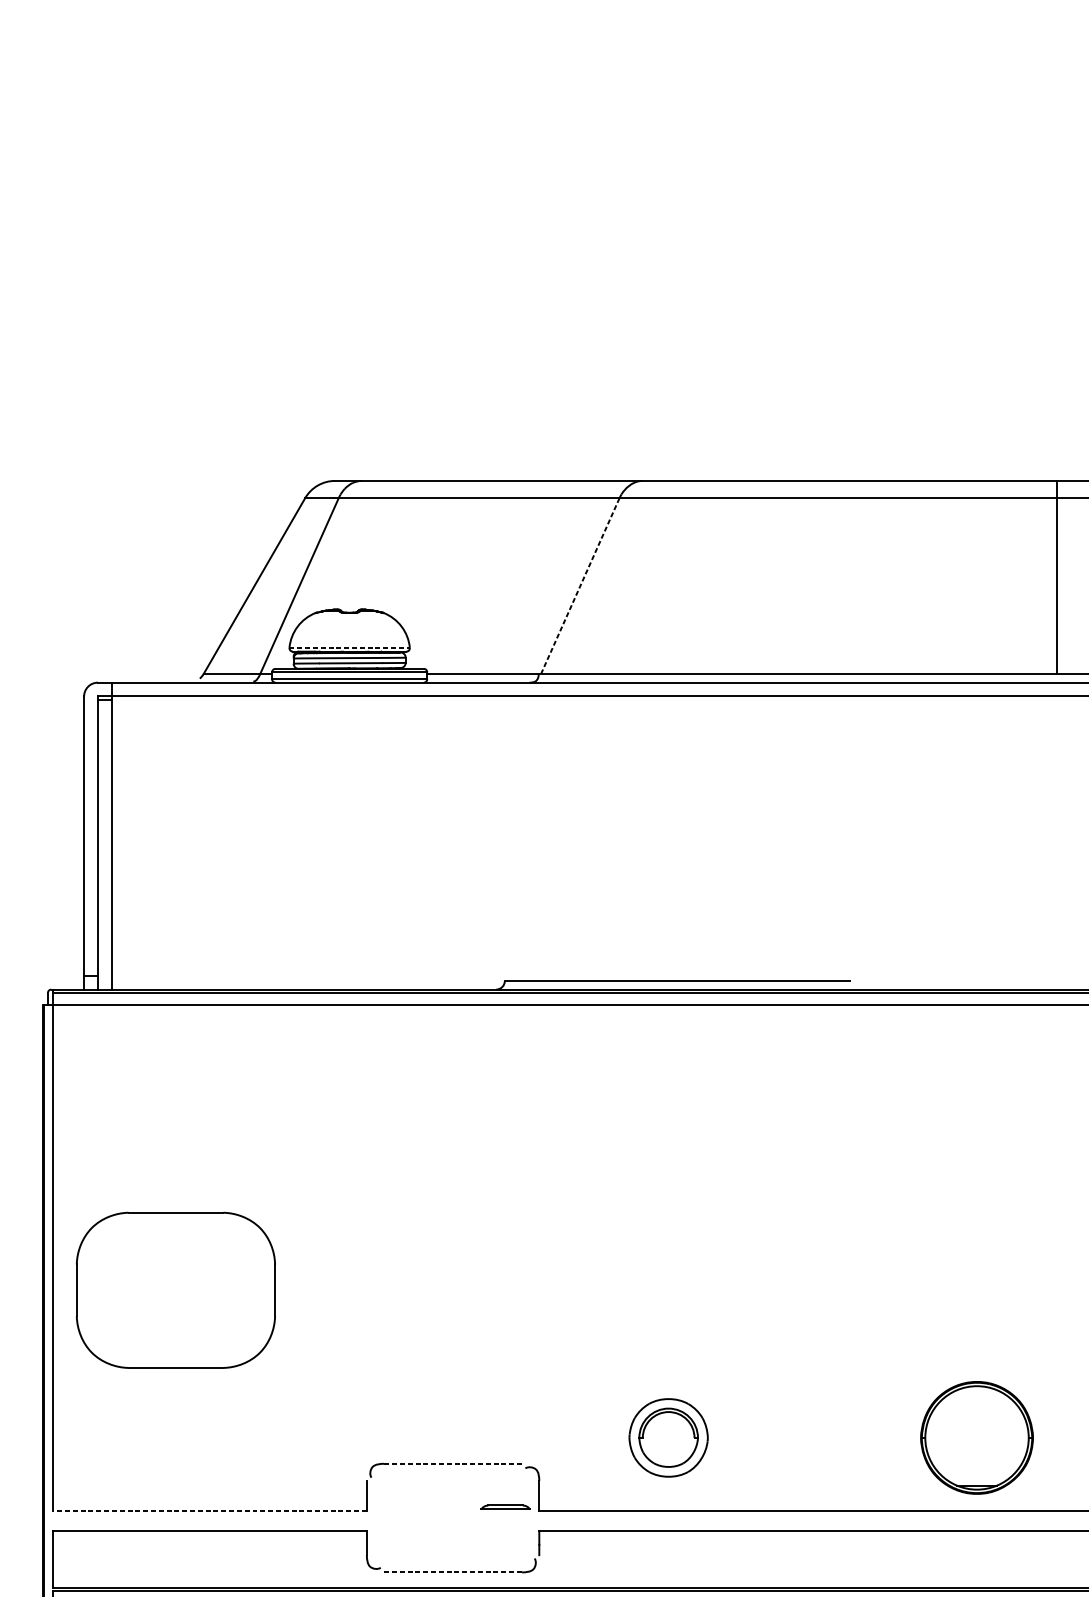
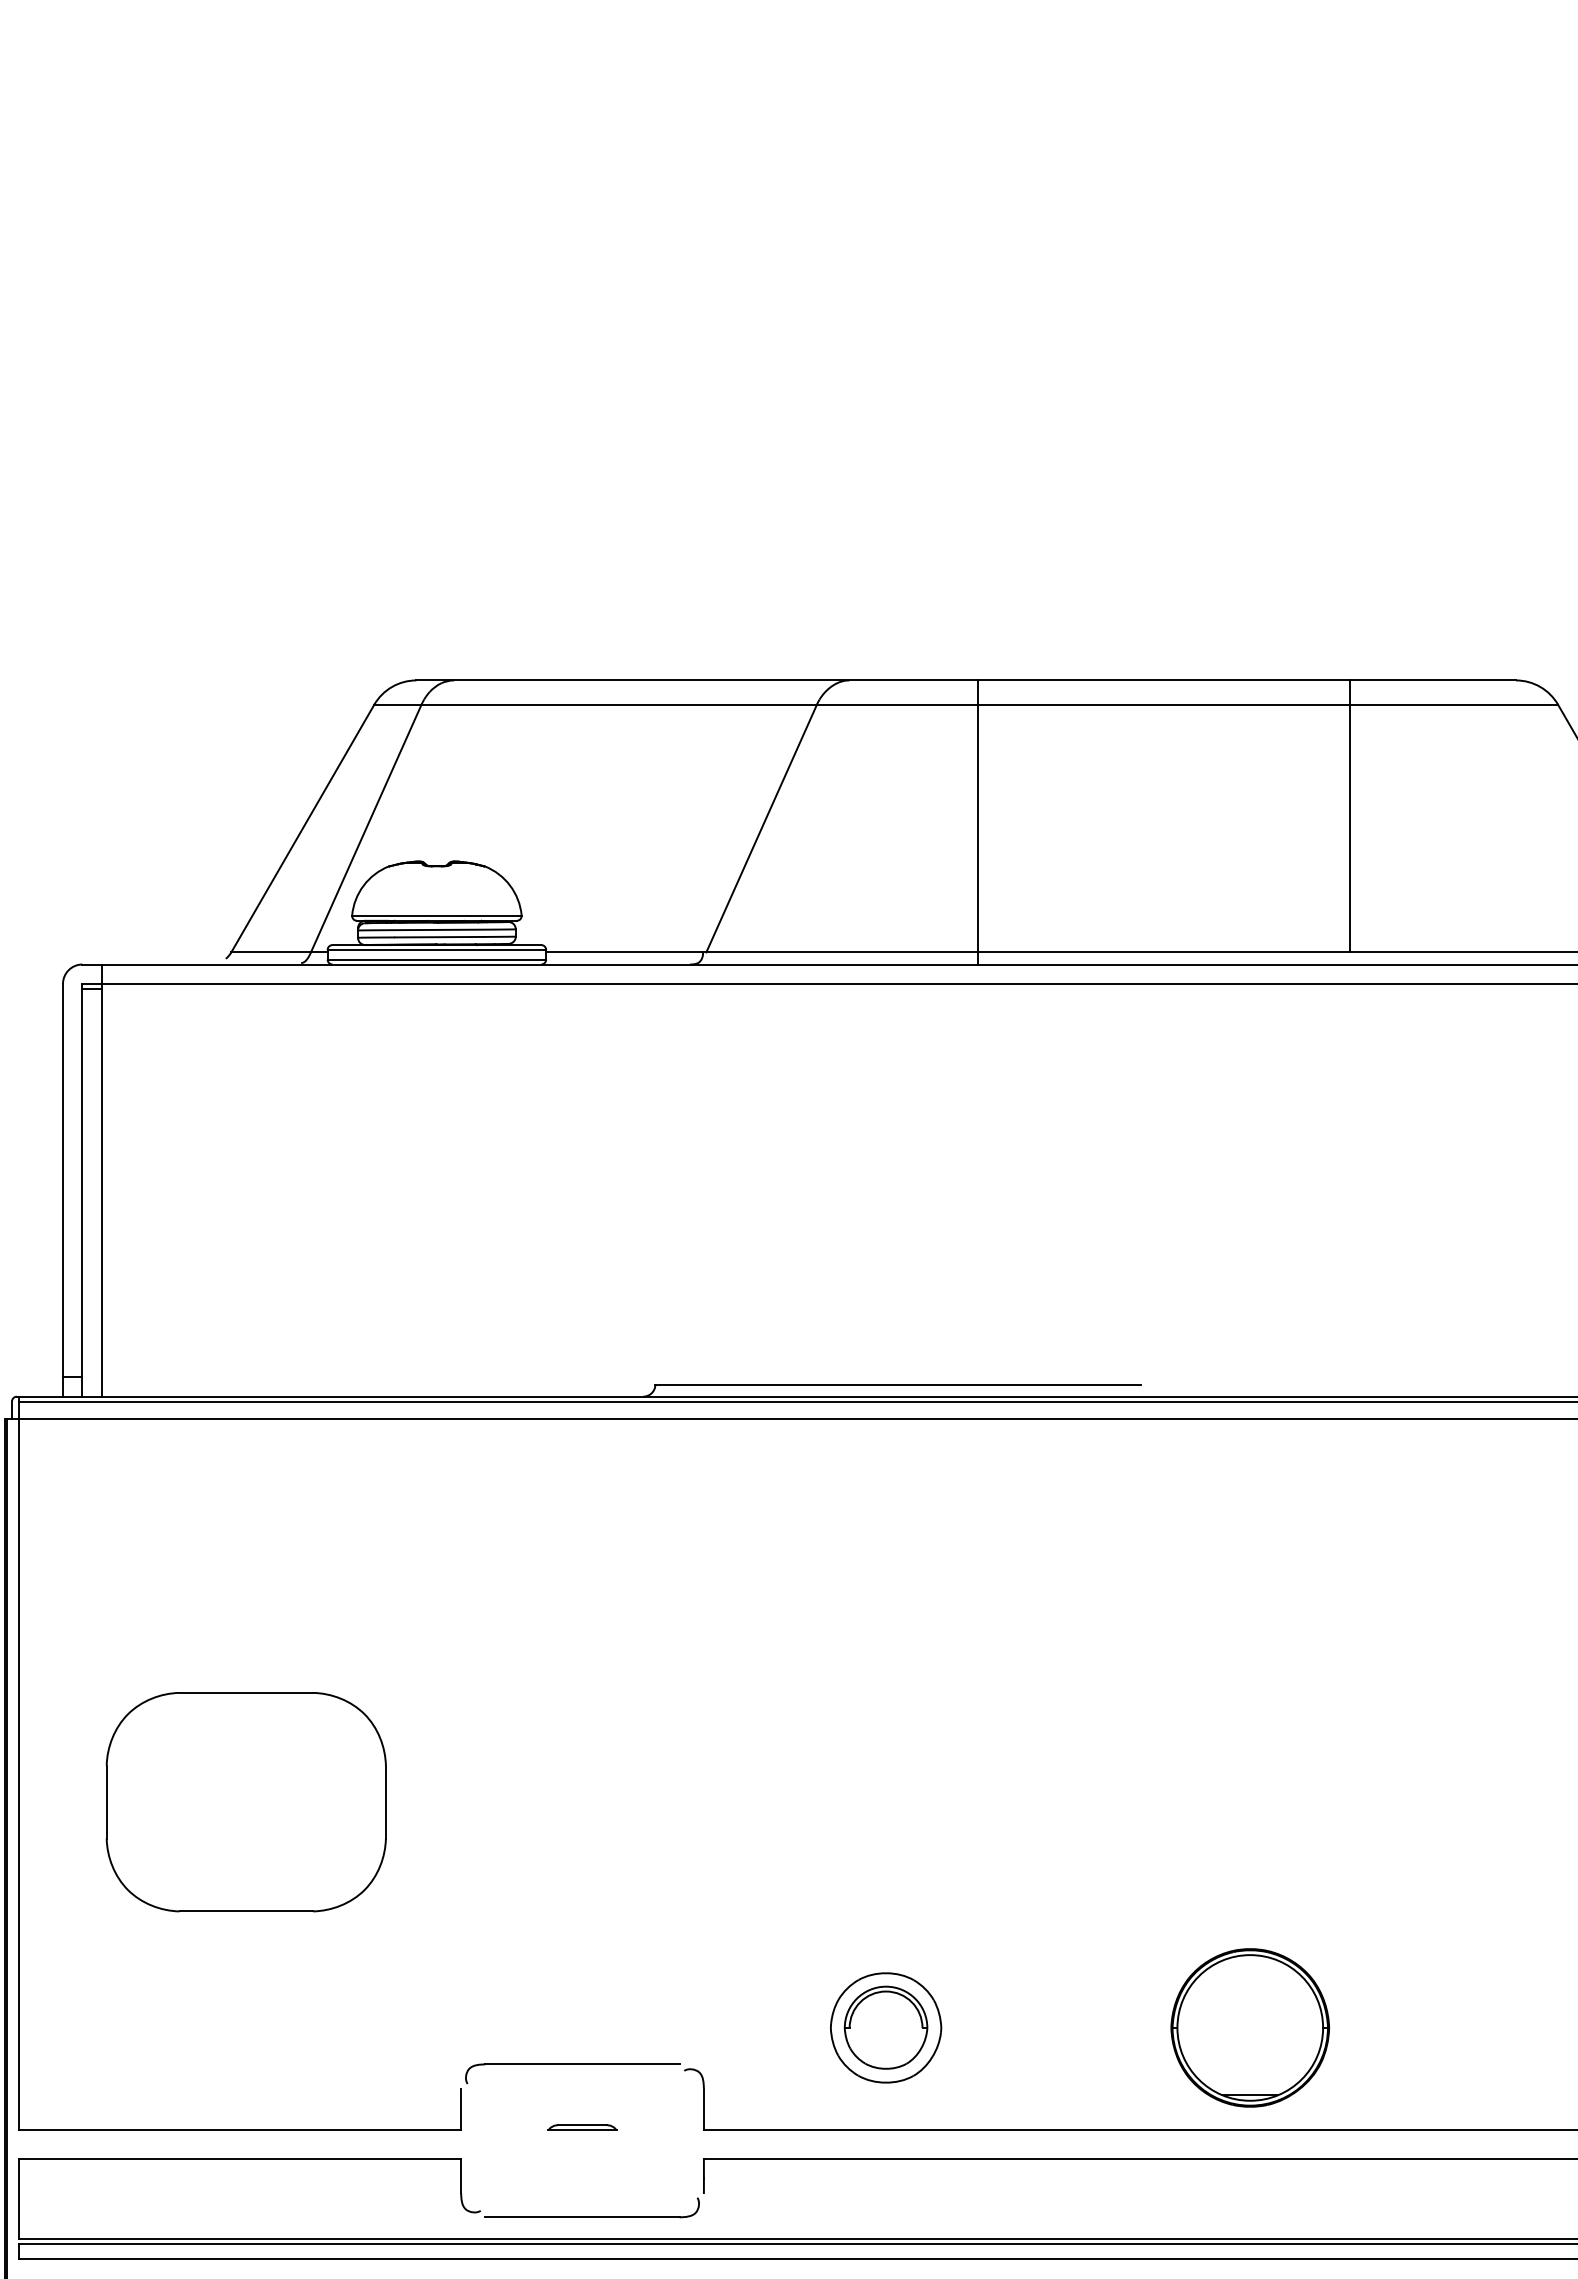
line: (1056, 577) -> (1349, 816), moved
line: (733, 581) -> (977, 822), added
line: (580, 586) -> (761, 828), dashed -> solid
line: (349, 647) -> (436, 915), dashed -> solid
part: (175, 1290) -> (245, 1802), moved
part: (977, 1437) -> (1250, 2027), moved
line: (453, 1463) -> (582, 2064), dashed -> solid
part: (505, 1507) -> (582, 2127), moved
line: (210, 1510) -> (240, 2130), dashed -> solid
line: (453, 1572) -> (583, 2217), dashed -> solid

